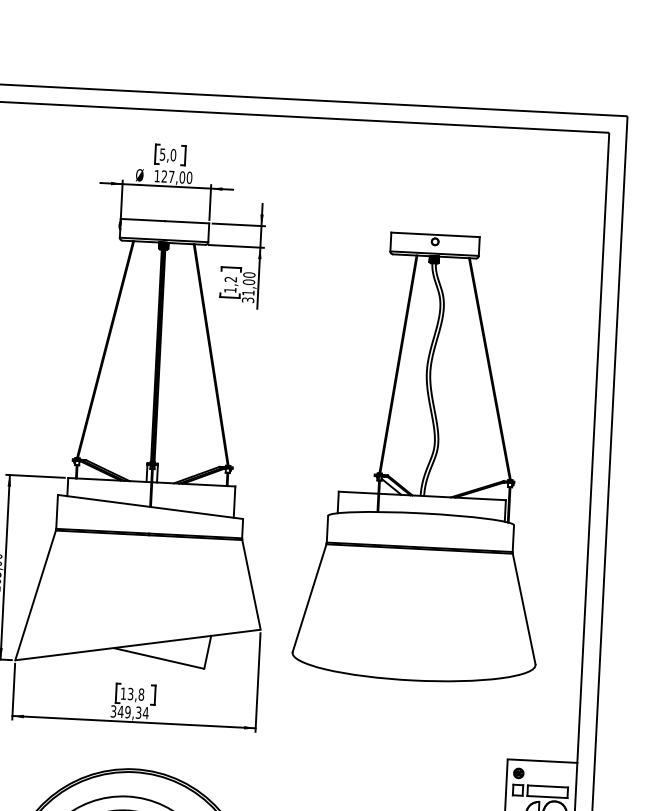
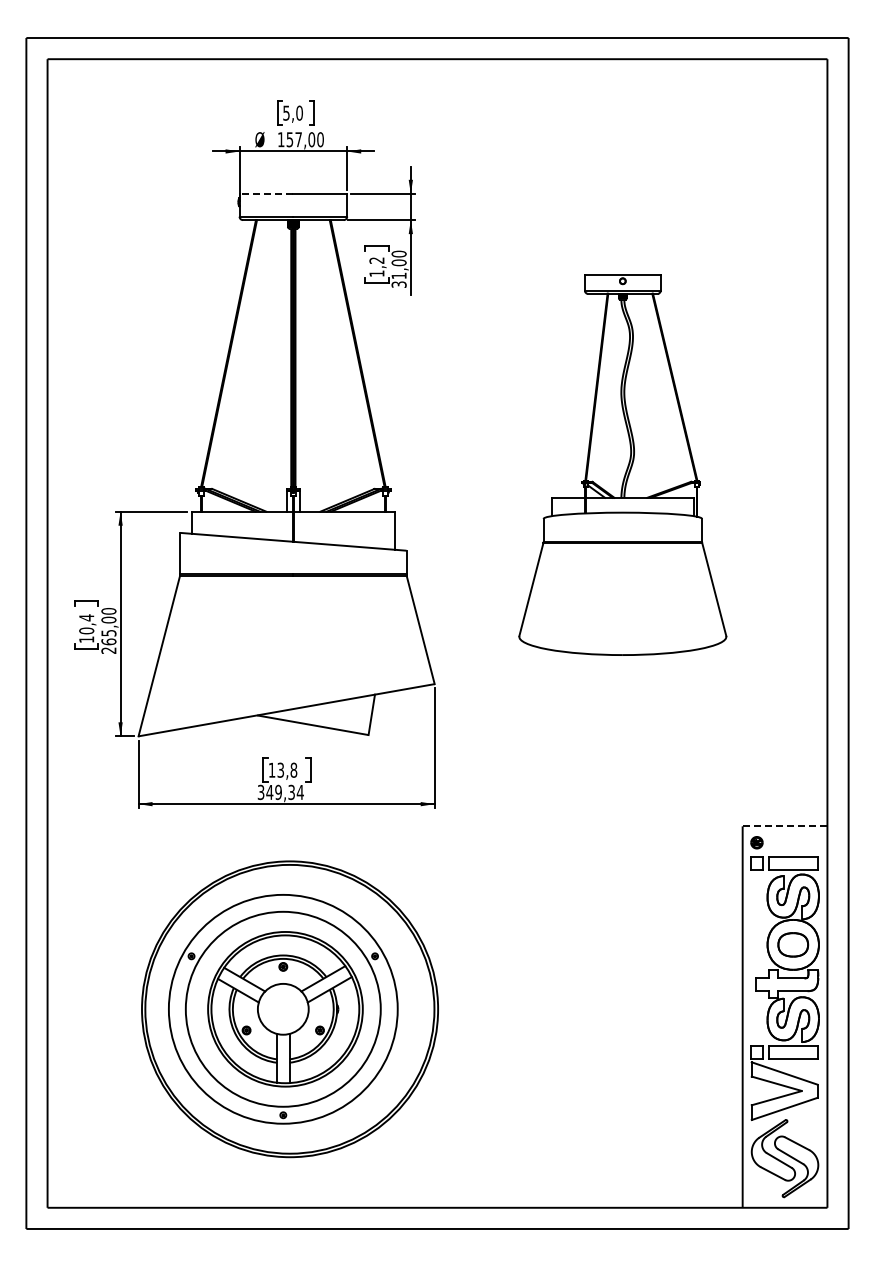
text: (164, 176) -> (289, 139), 127,00 -> 157,00
line: (142, 219) -> (266, 193), solid -> dashed
part: (424, 457) -> (622, 465), size x0.7
line: (542, 761) -> (785, 826), solid -> dashed

